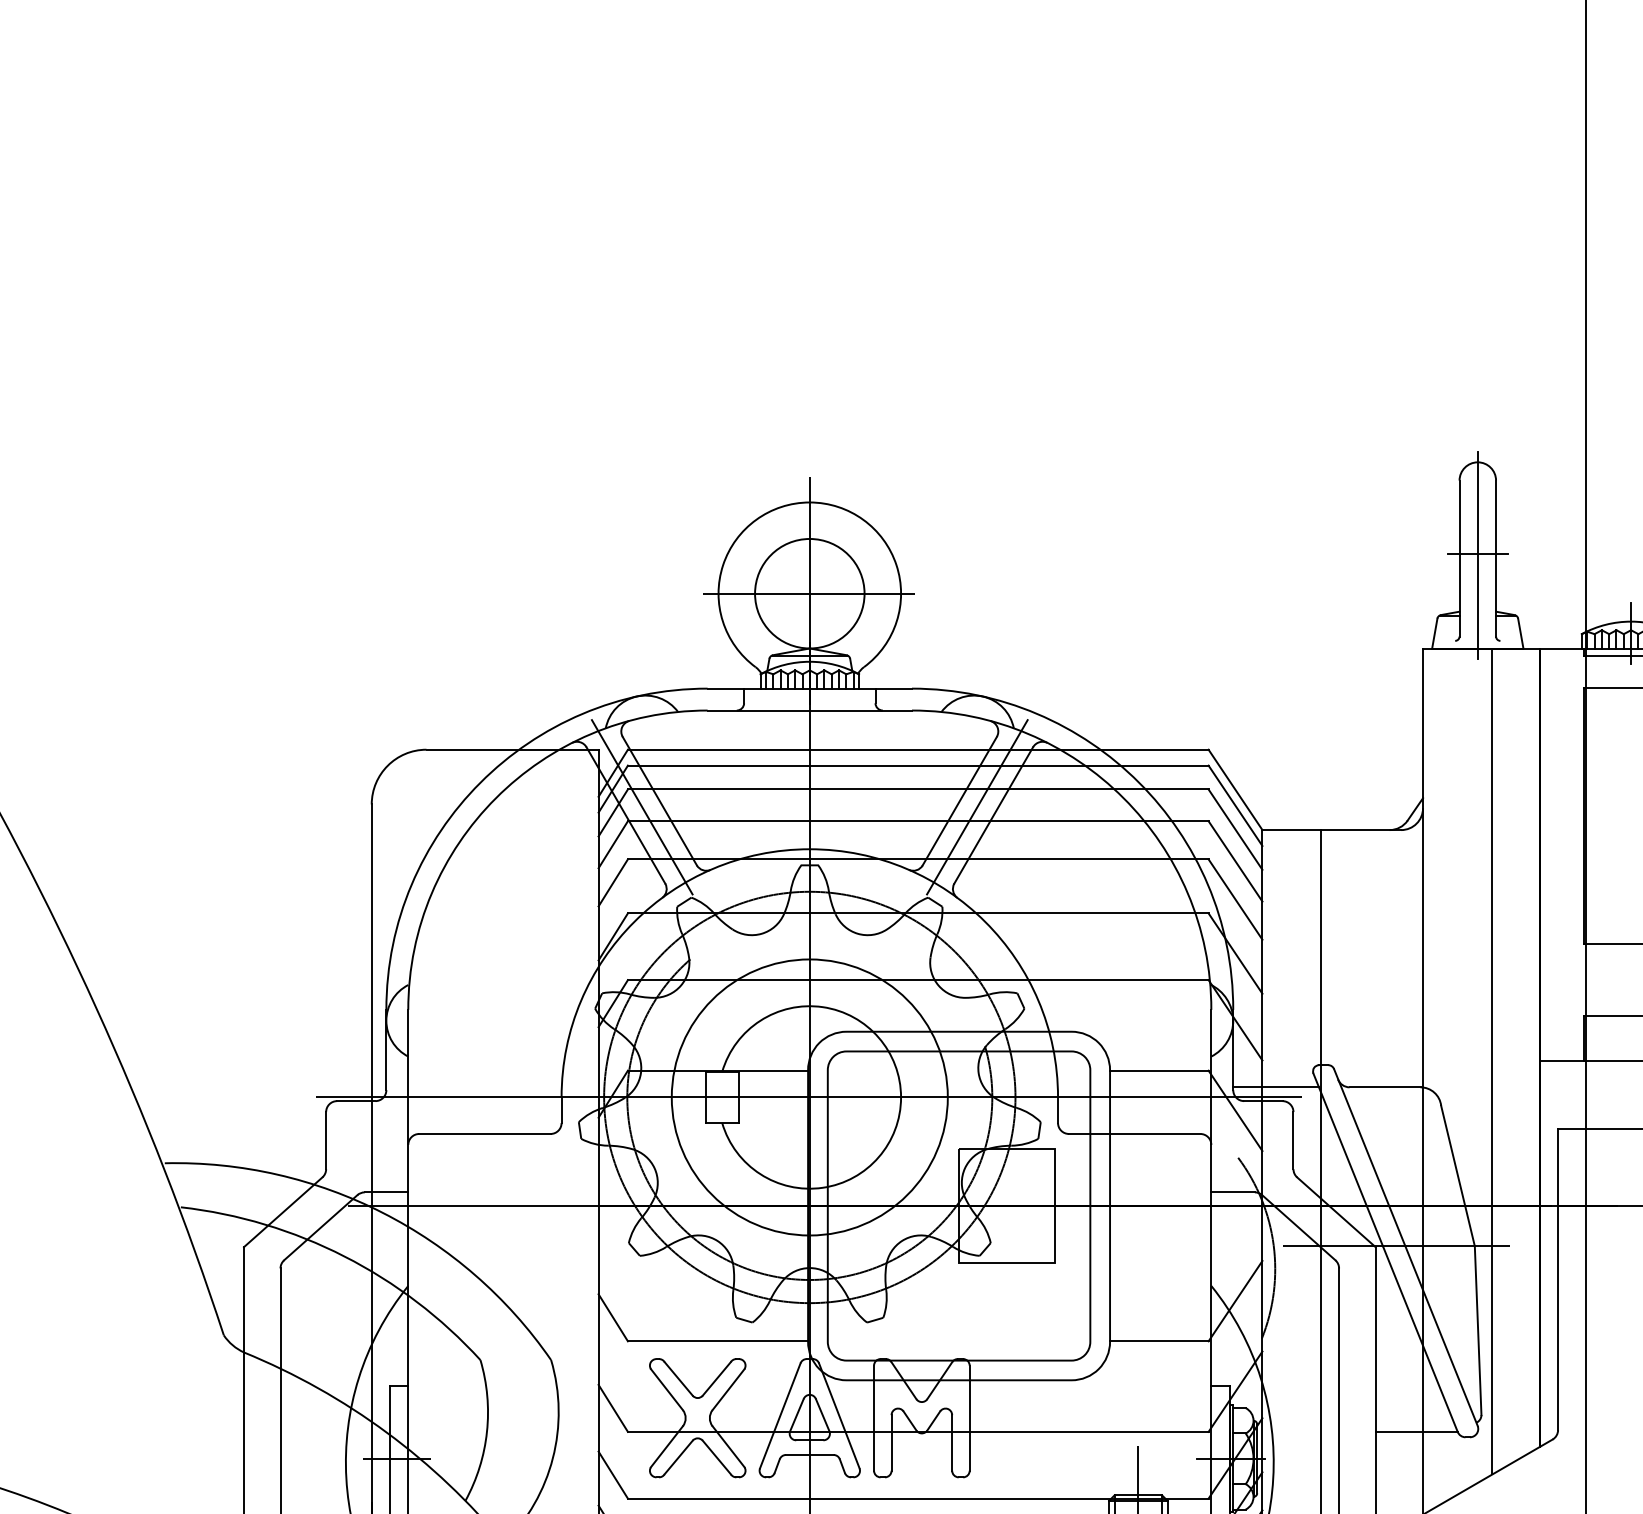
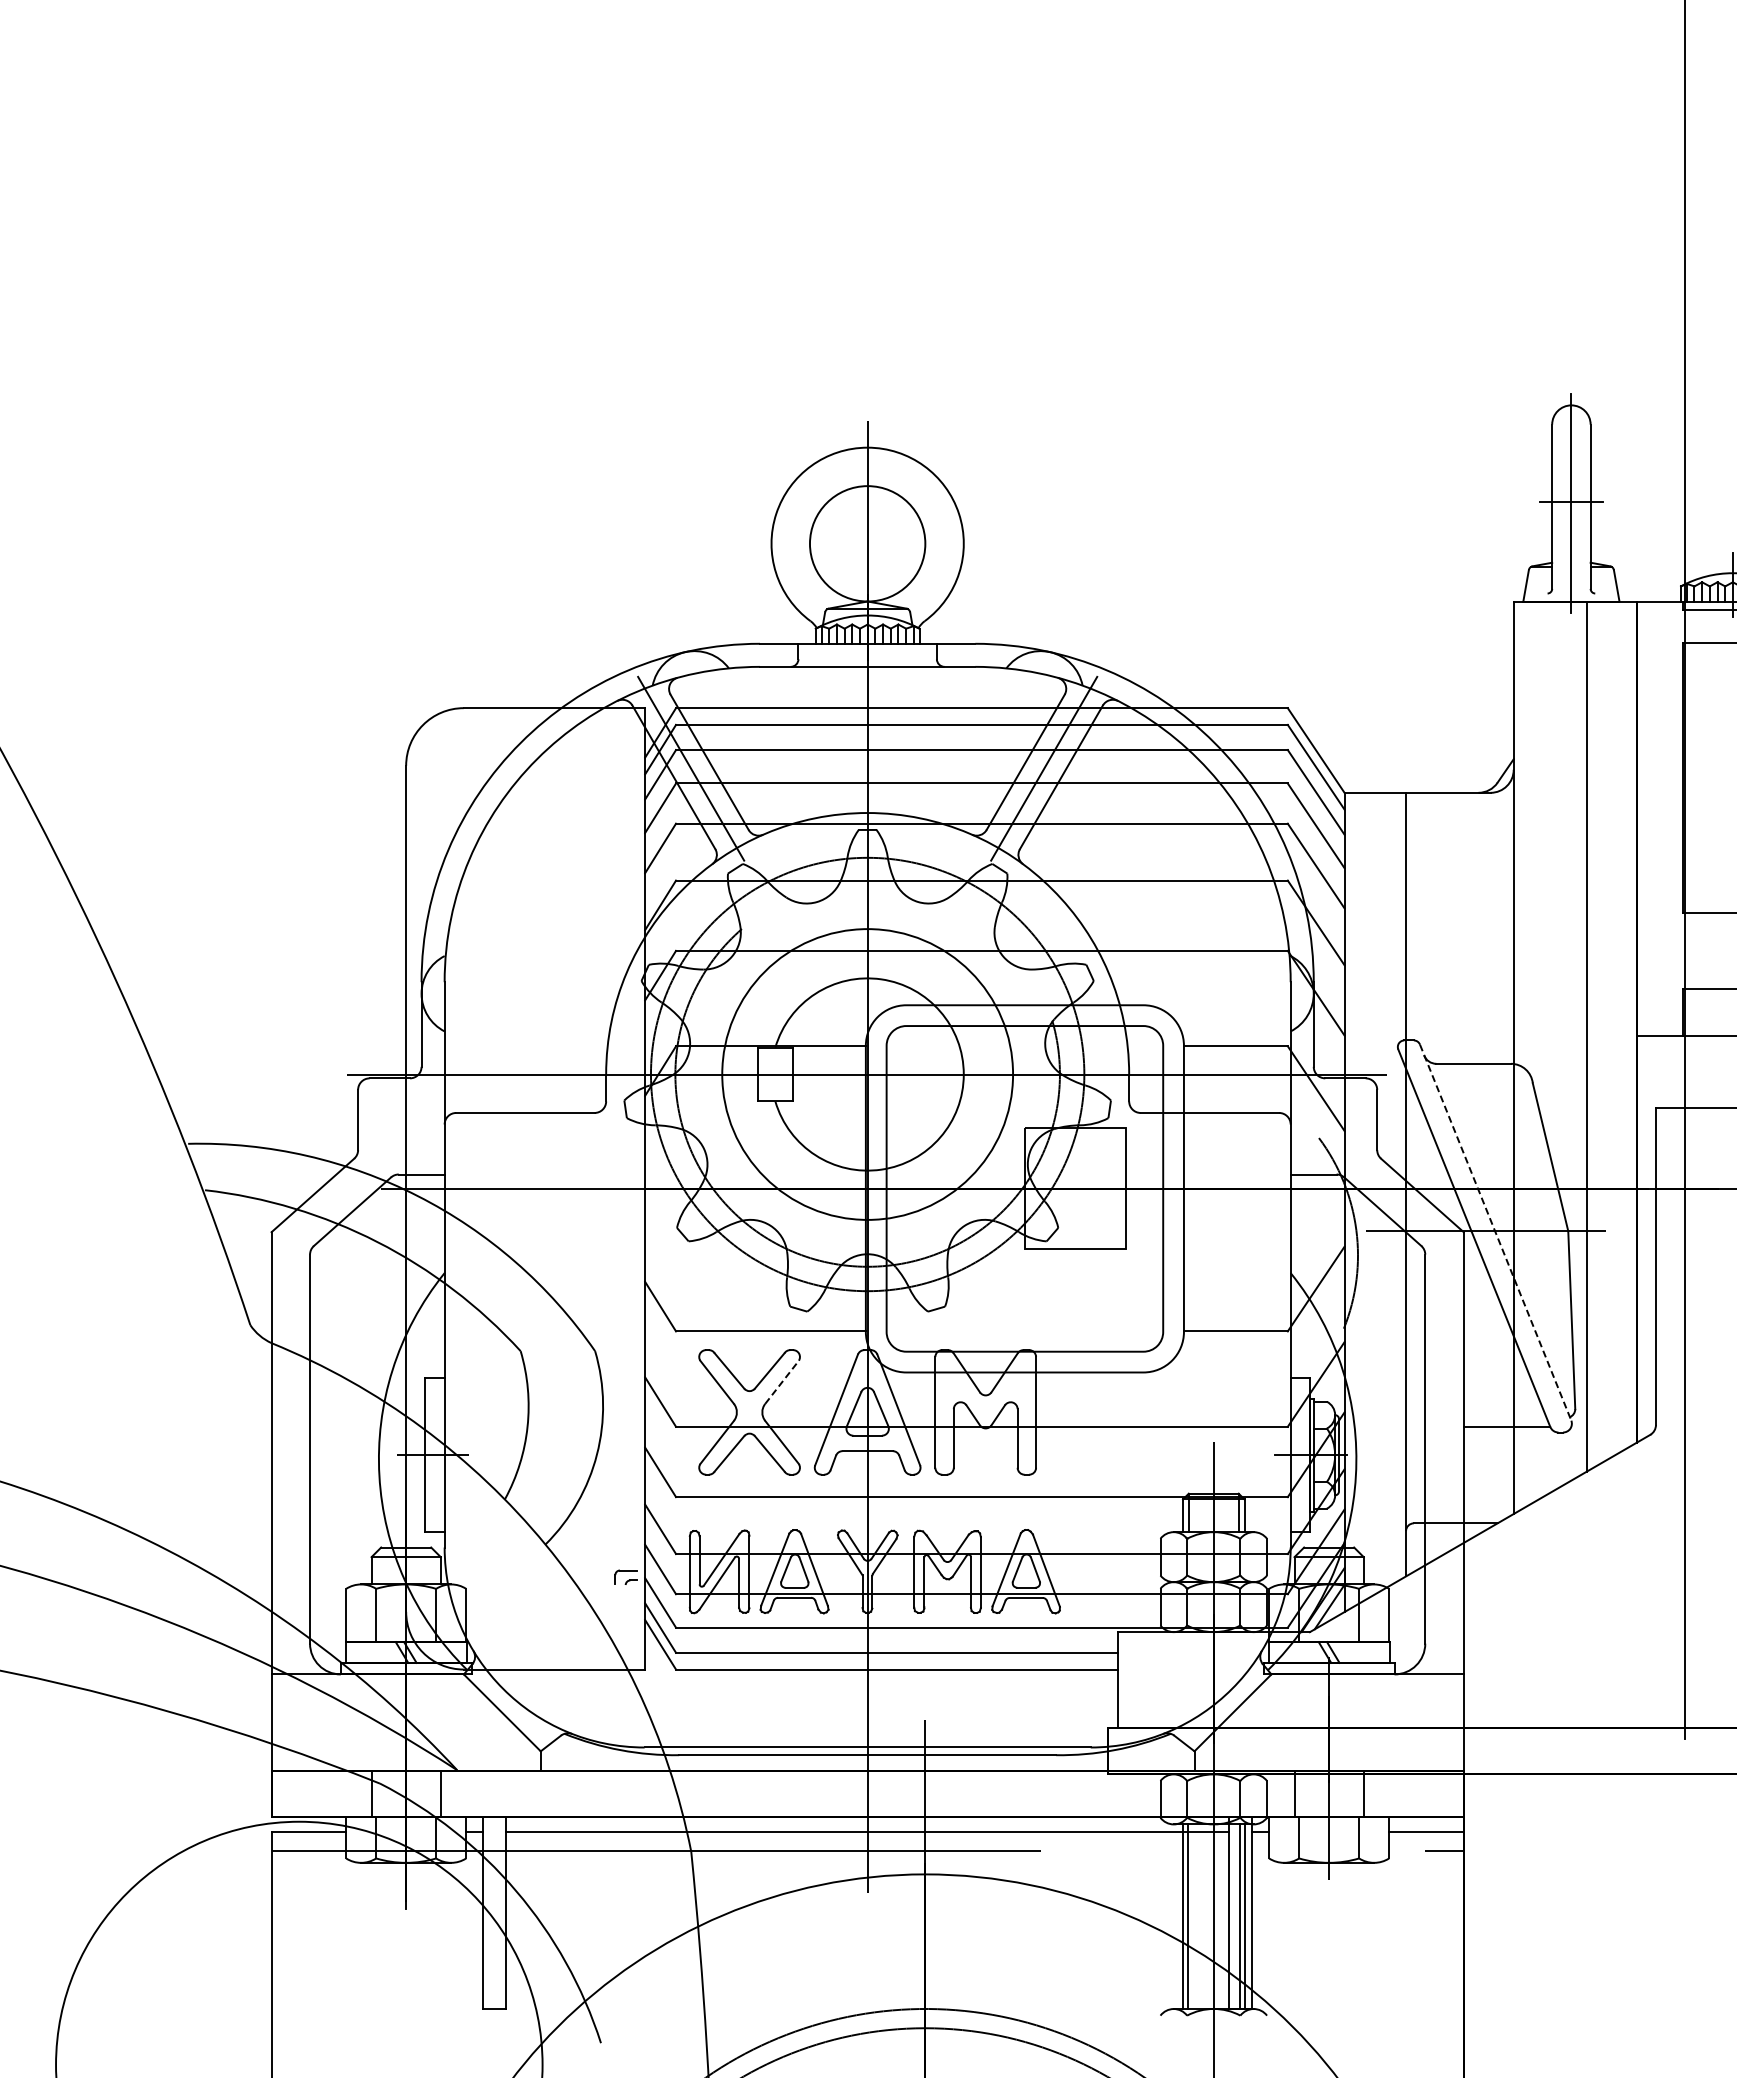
line: (808, 593) -> (866, 543), removed
line: (1275, 1087) -> (1358, 1063), removed
line: (1405, 1247) -> (1495, 1232), solid -> dashed
line: (728, 1388) -> (782, 1381), solid -> dashed

